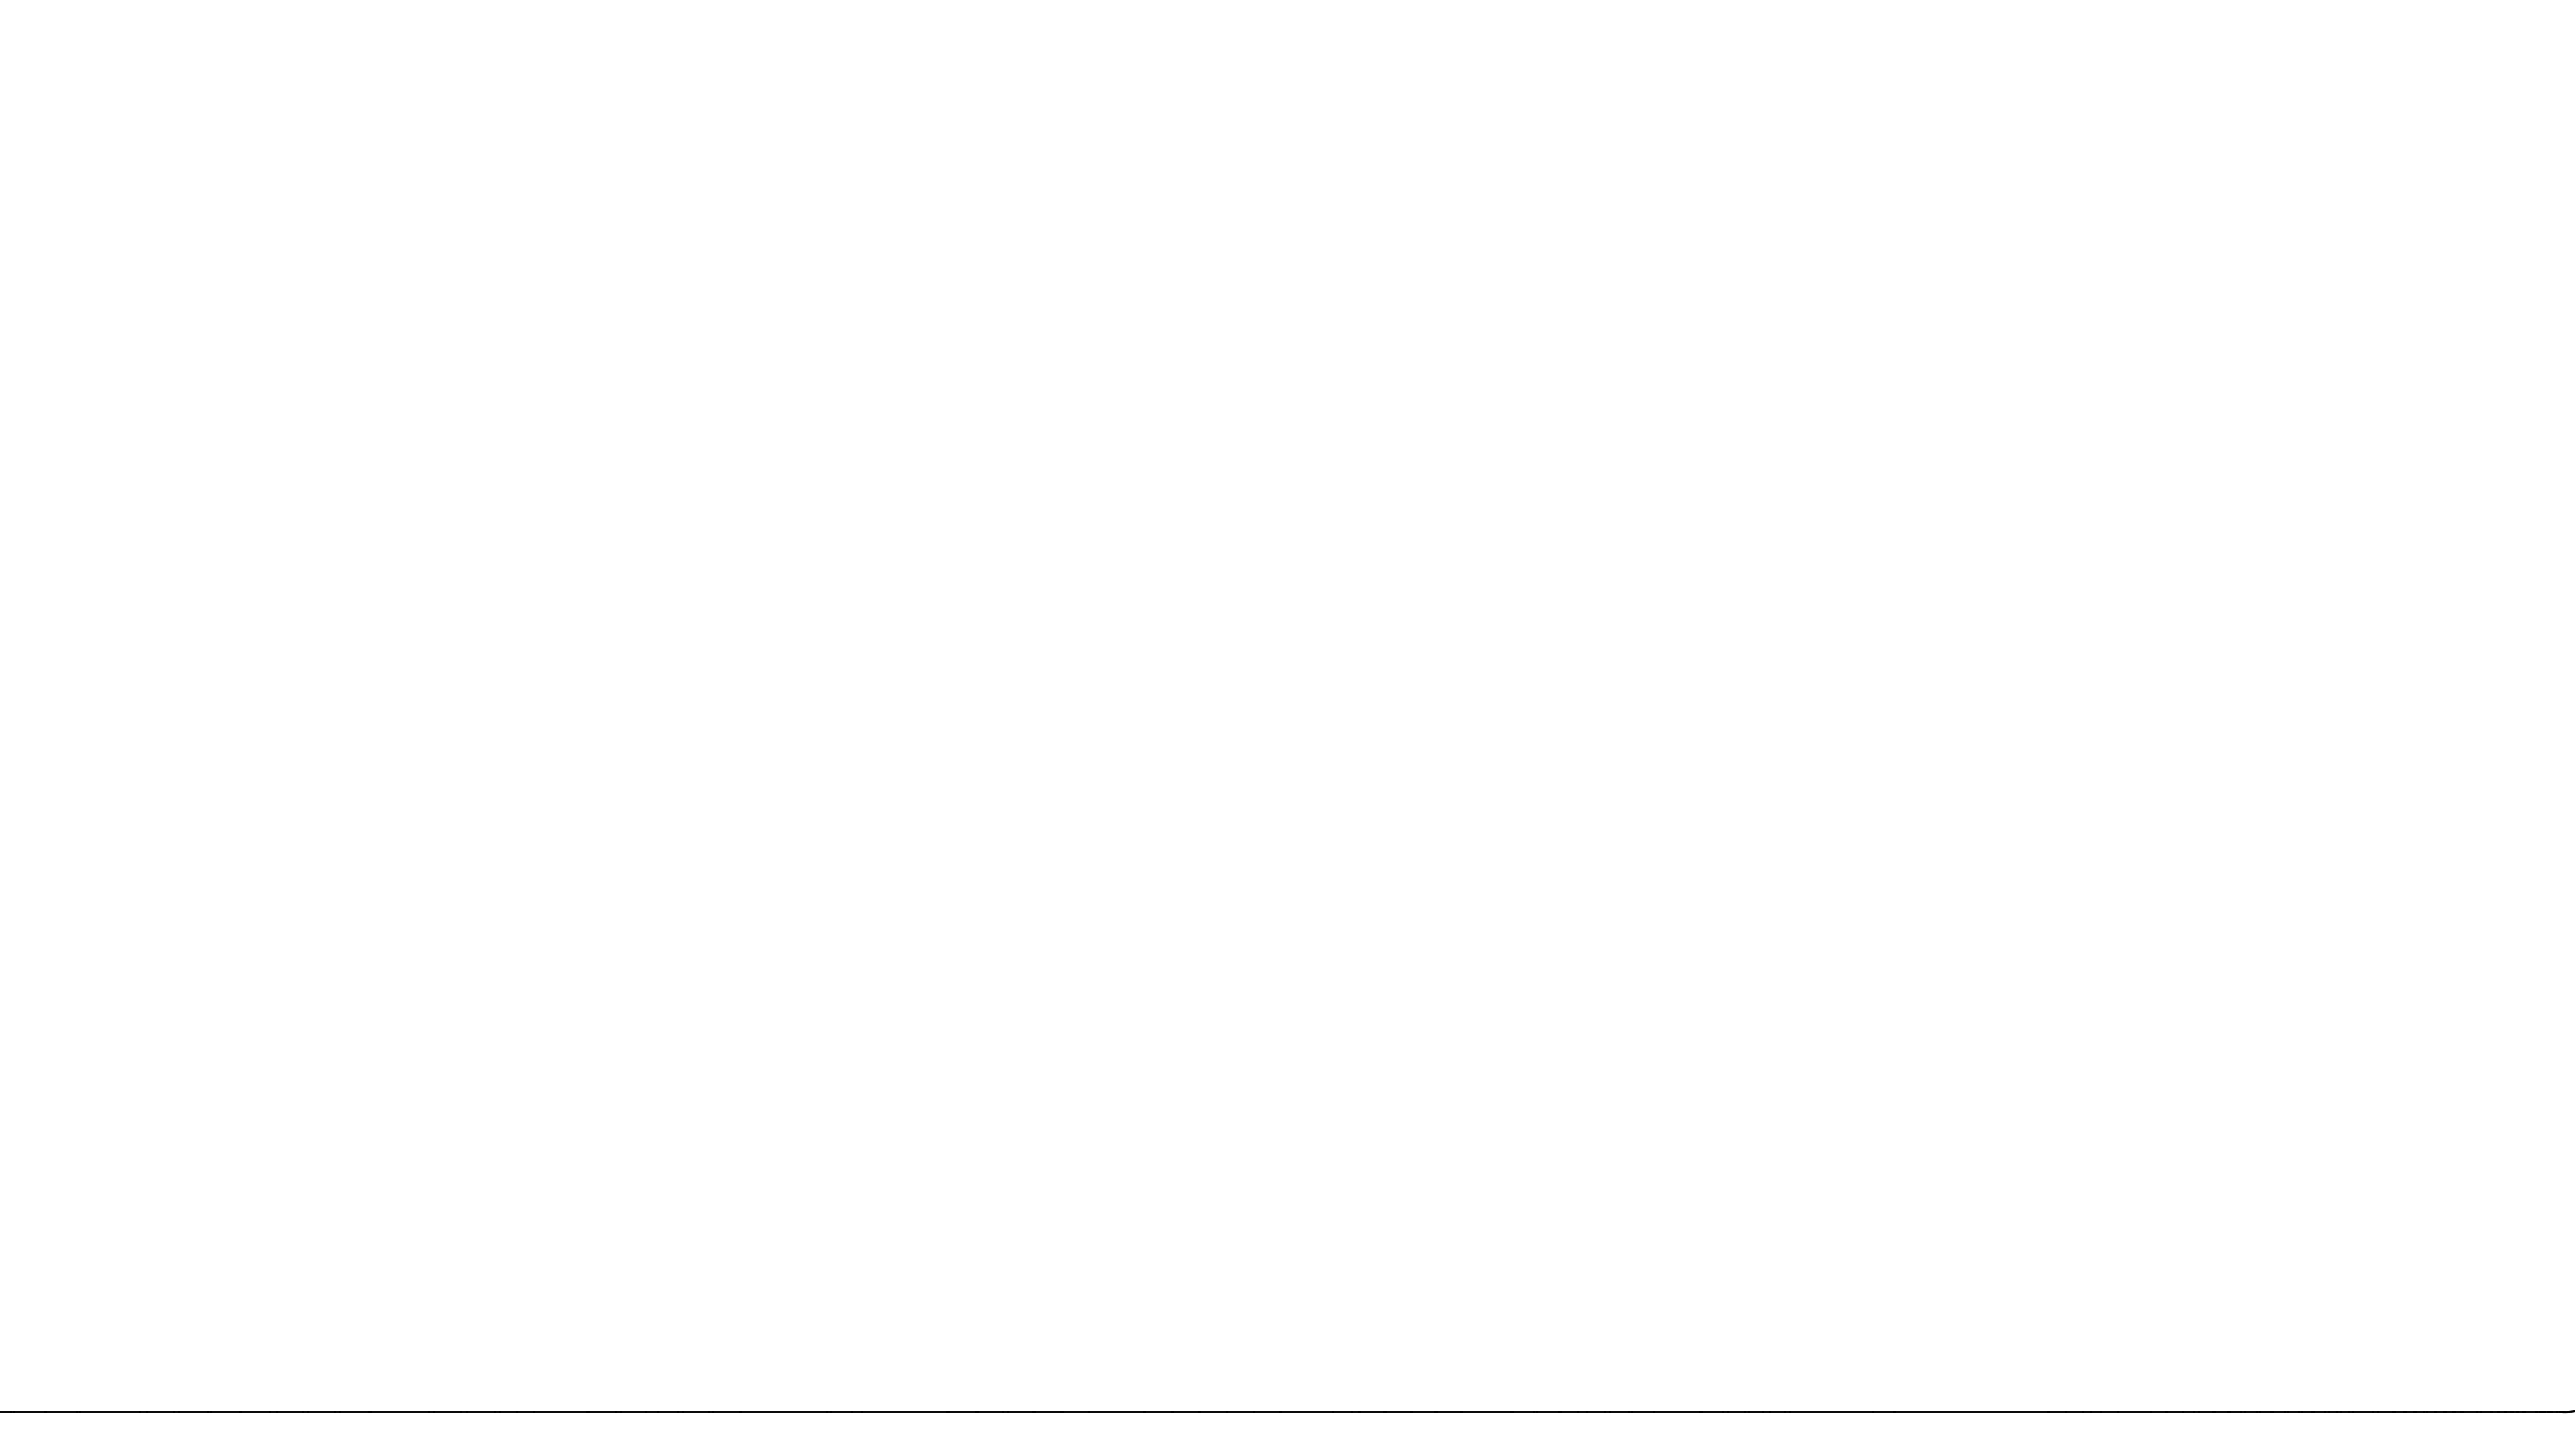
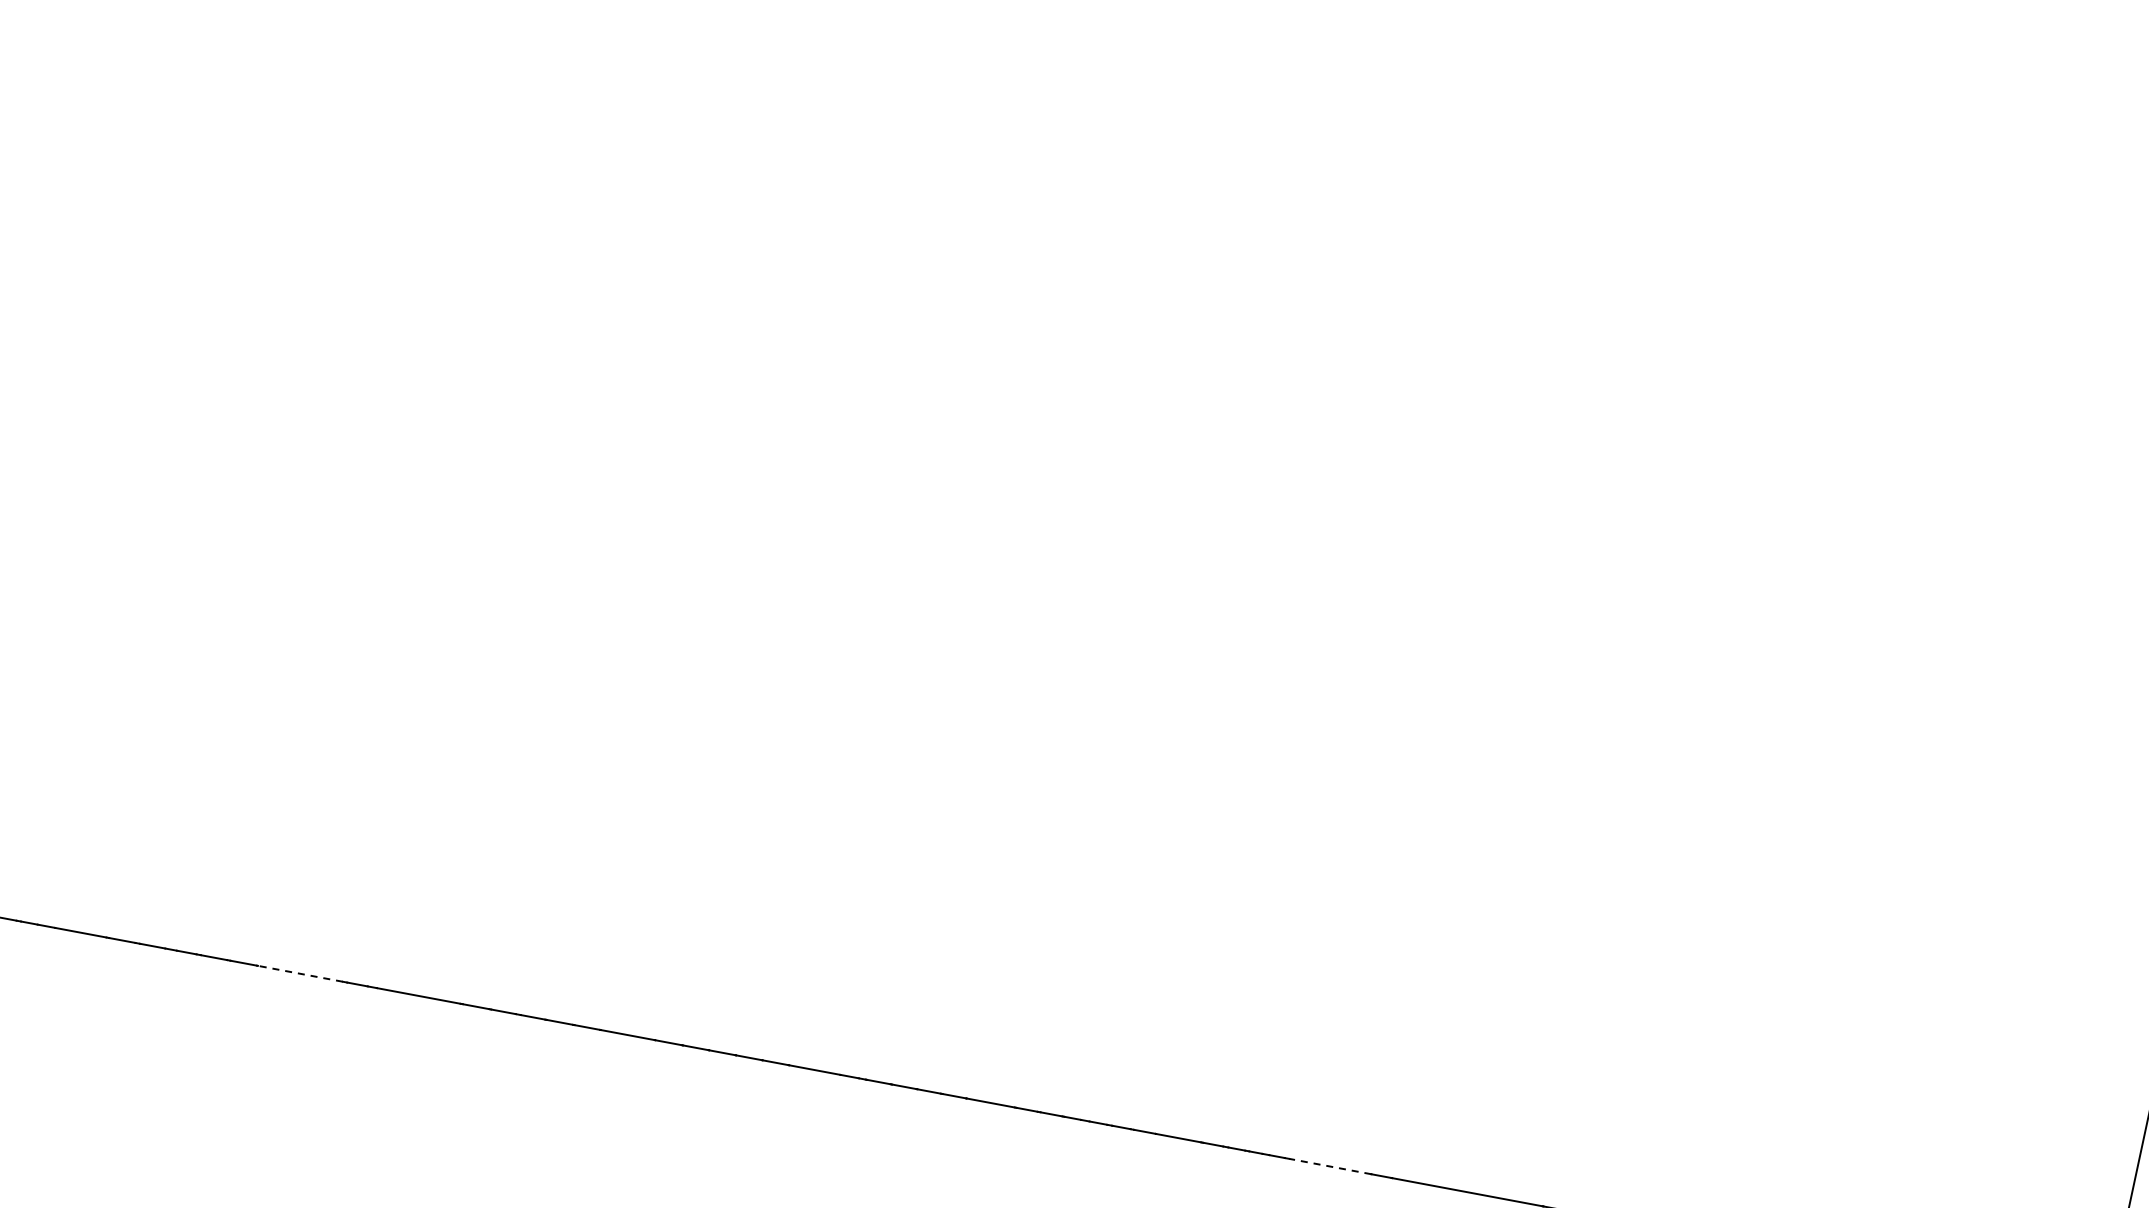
line: (783, 1412) -> (300, 974), solid -> dashed
line: (1831, 1412) -> (1330, 1166), solid -> dashed

